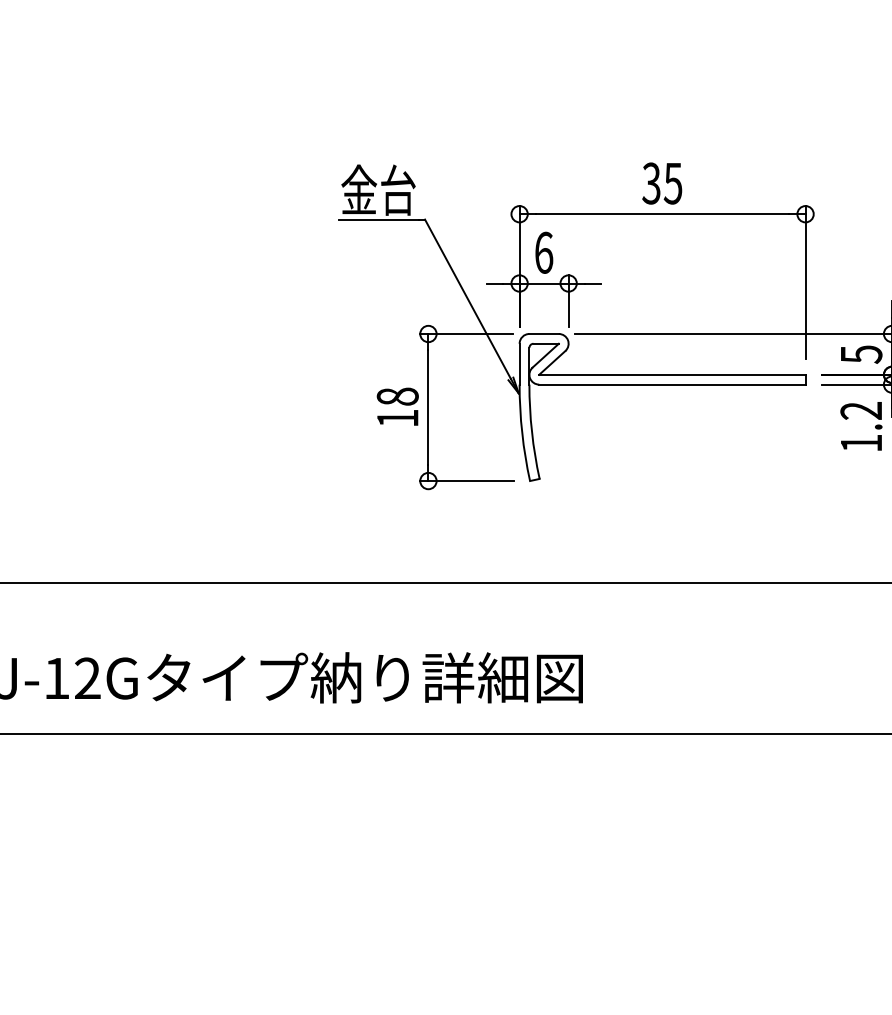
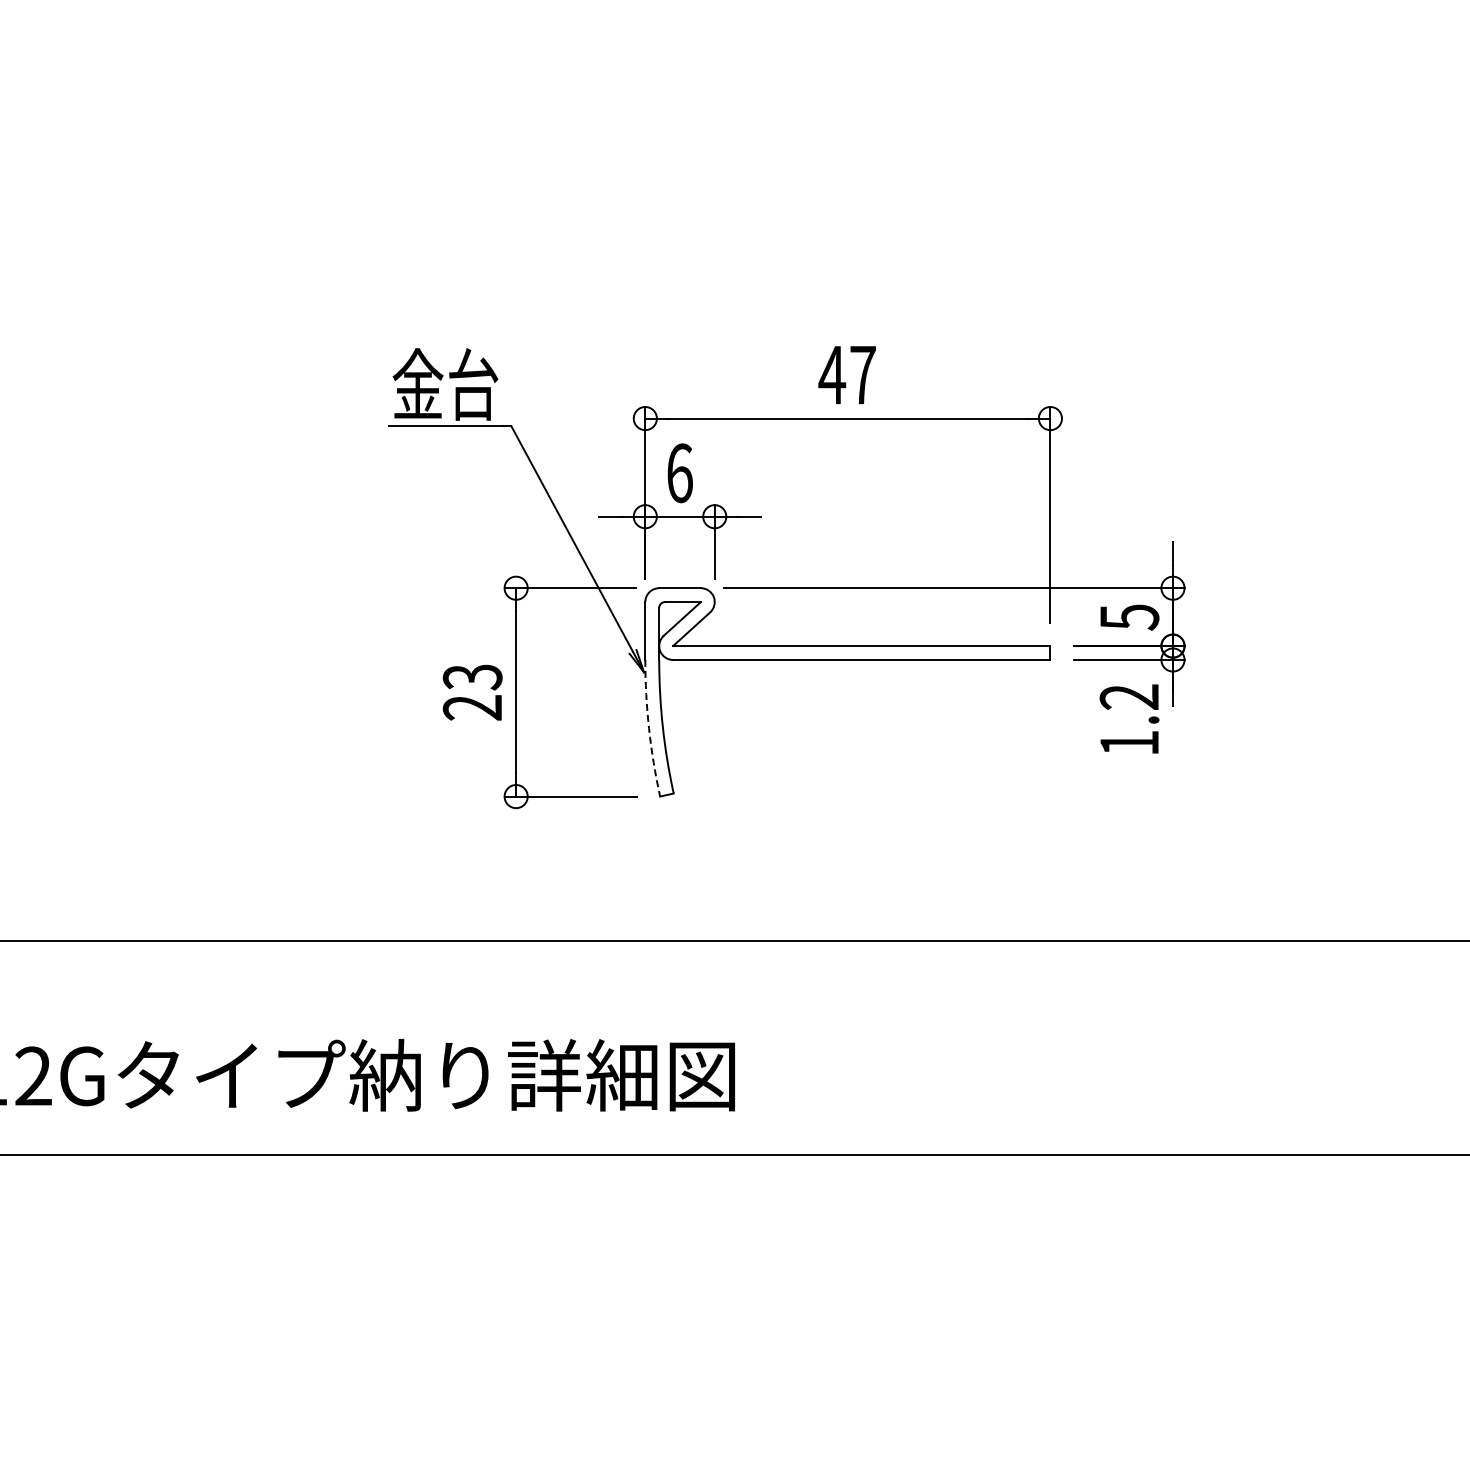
text: (661, 183) -> (846, 375), 35 -> 47
text: (397, 407) -> (472, 692), 18 -> 23
arc: (522, 433) -> (649, 728), solid -> dashed

